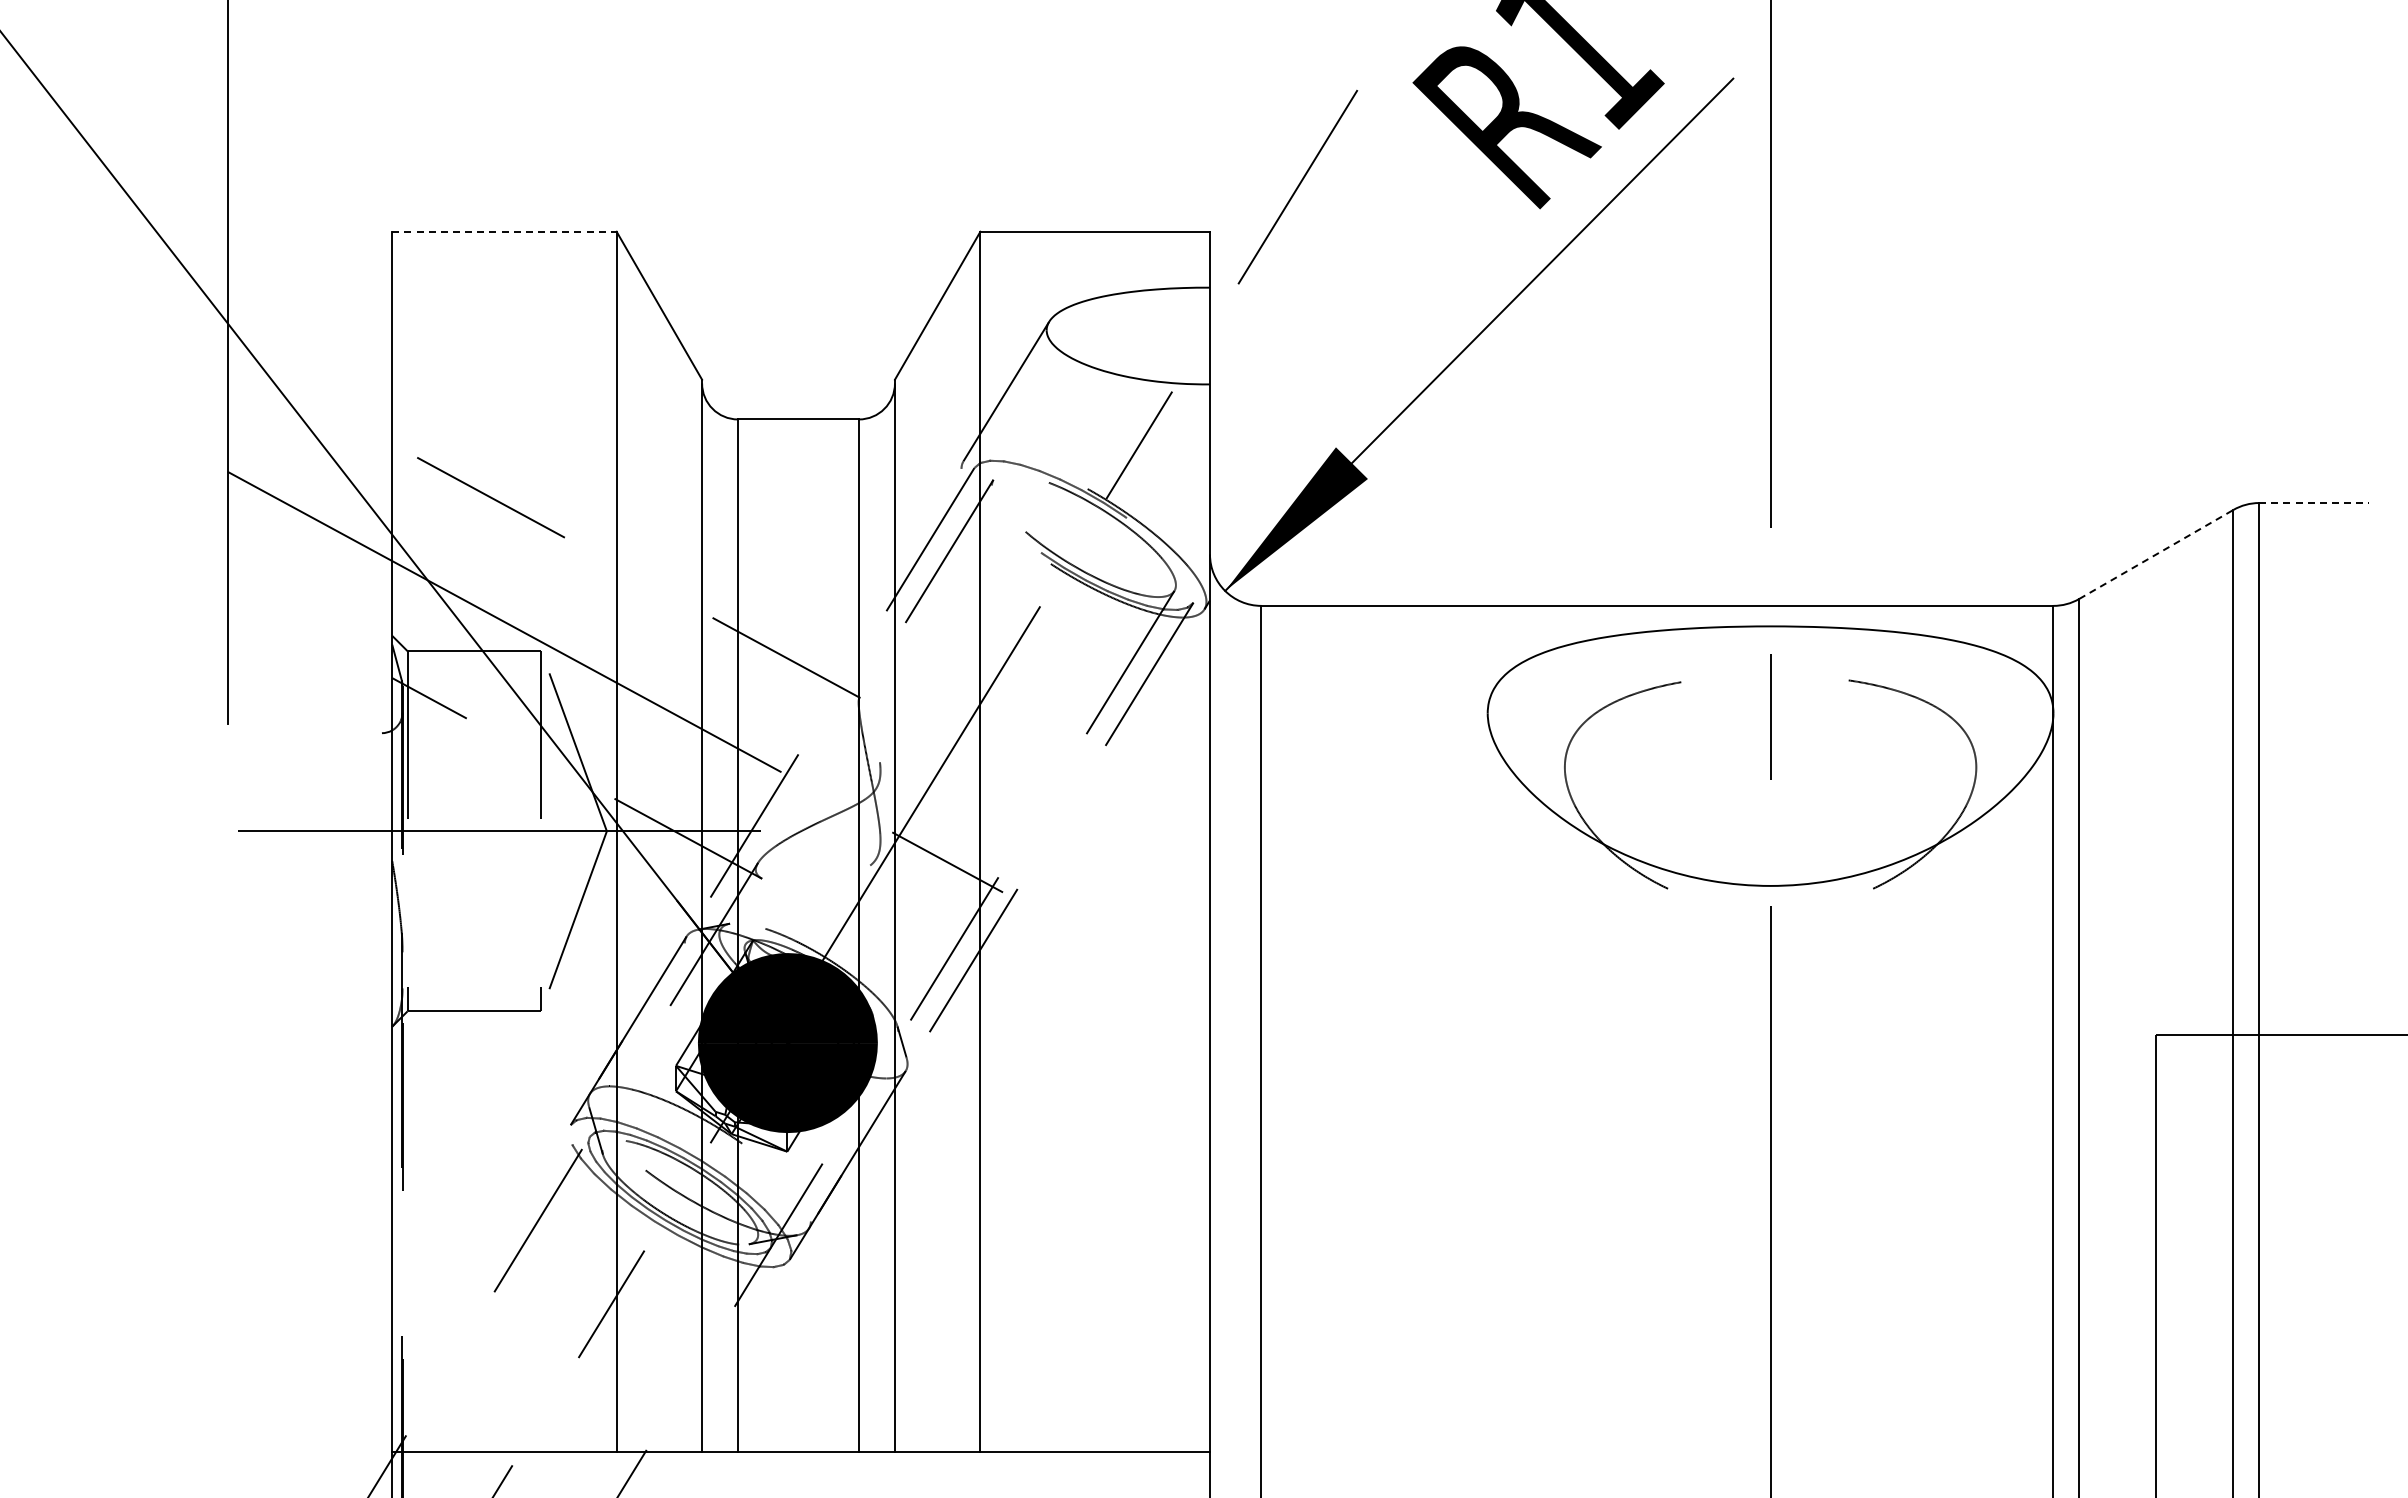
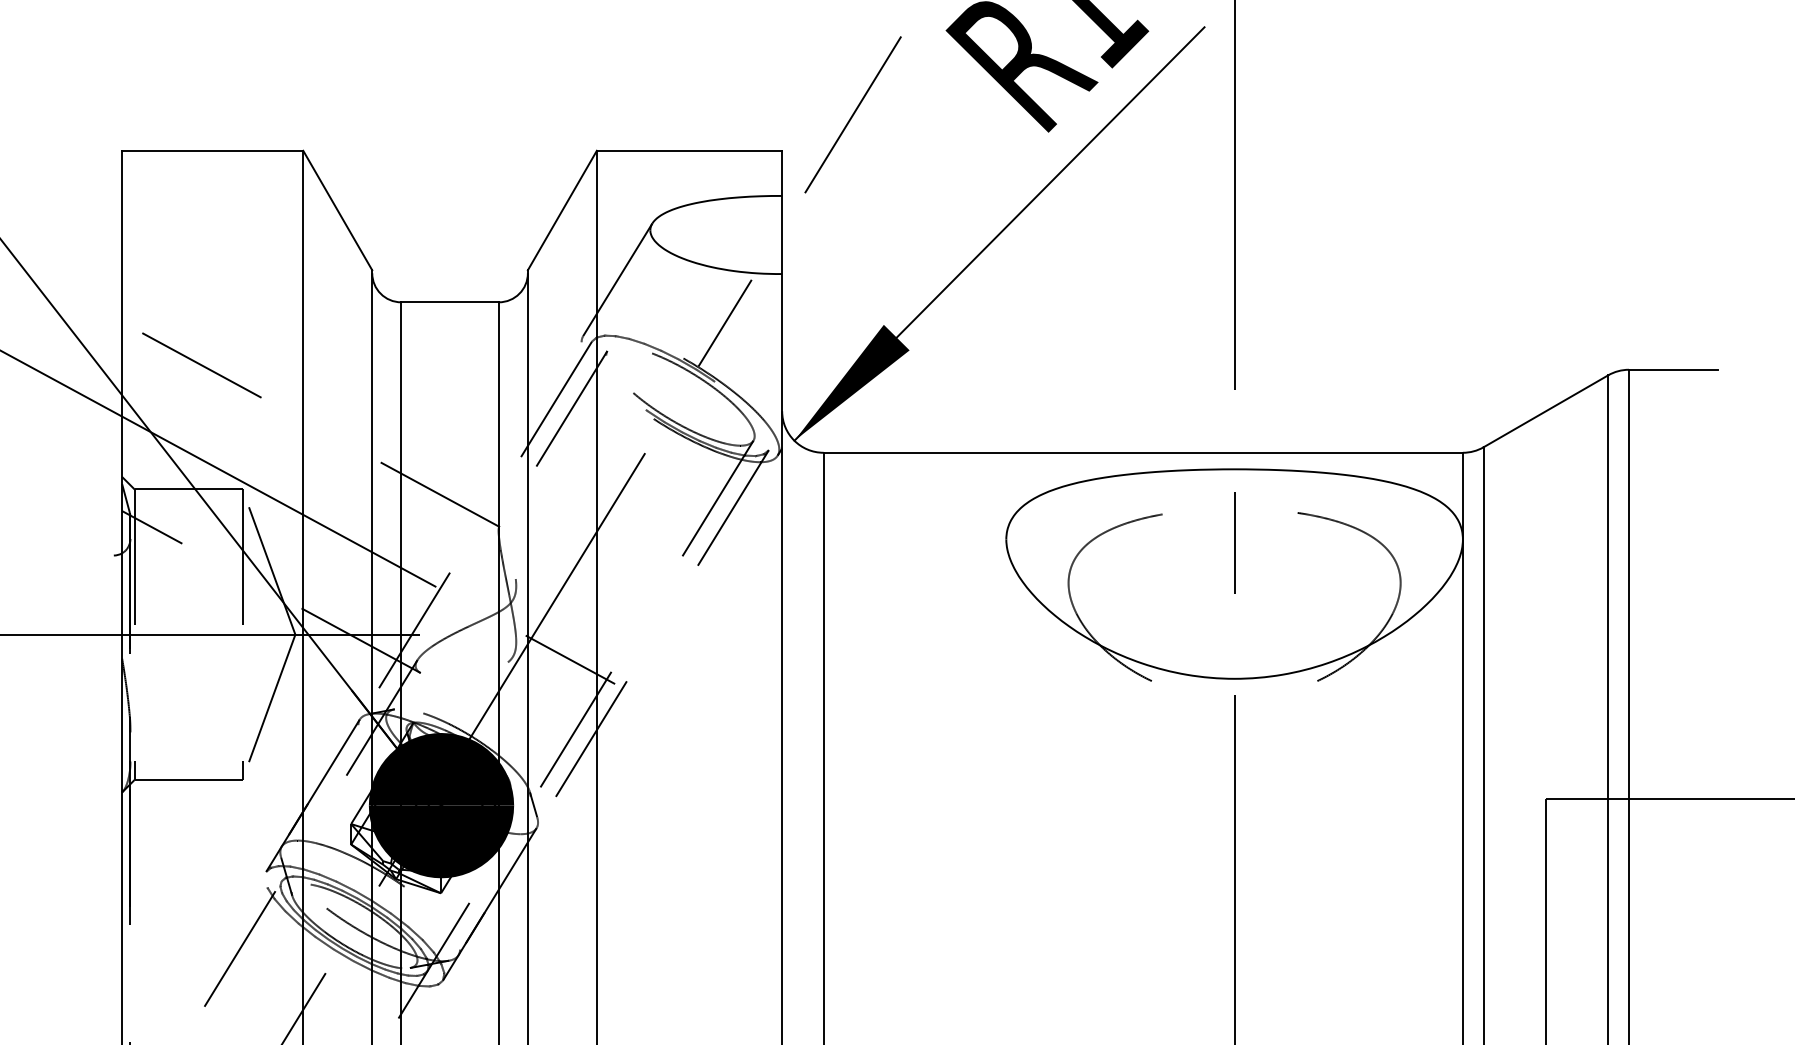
line: (504, 231) -> (212, 150), dashed -> solid
line: (2314, 503) -> (1673, 370), dashed -> solid
line: (2156, 554) -> (1546, 411), dashed -> solid

